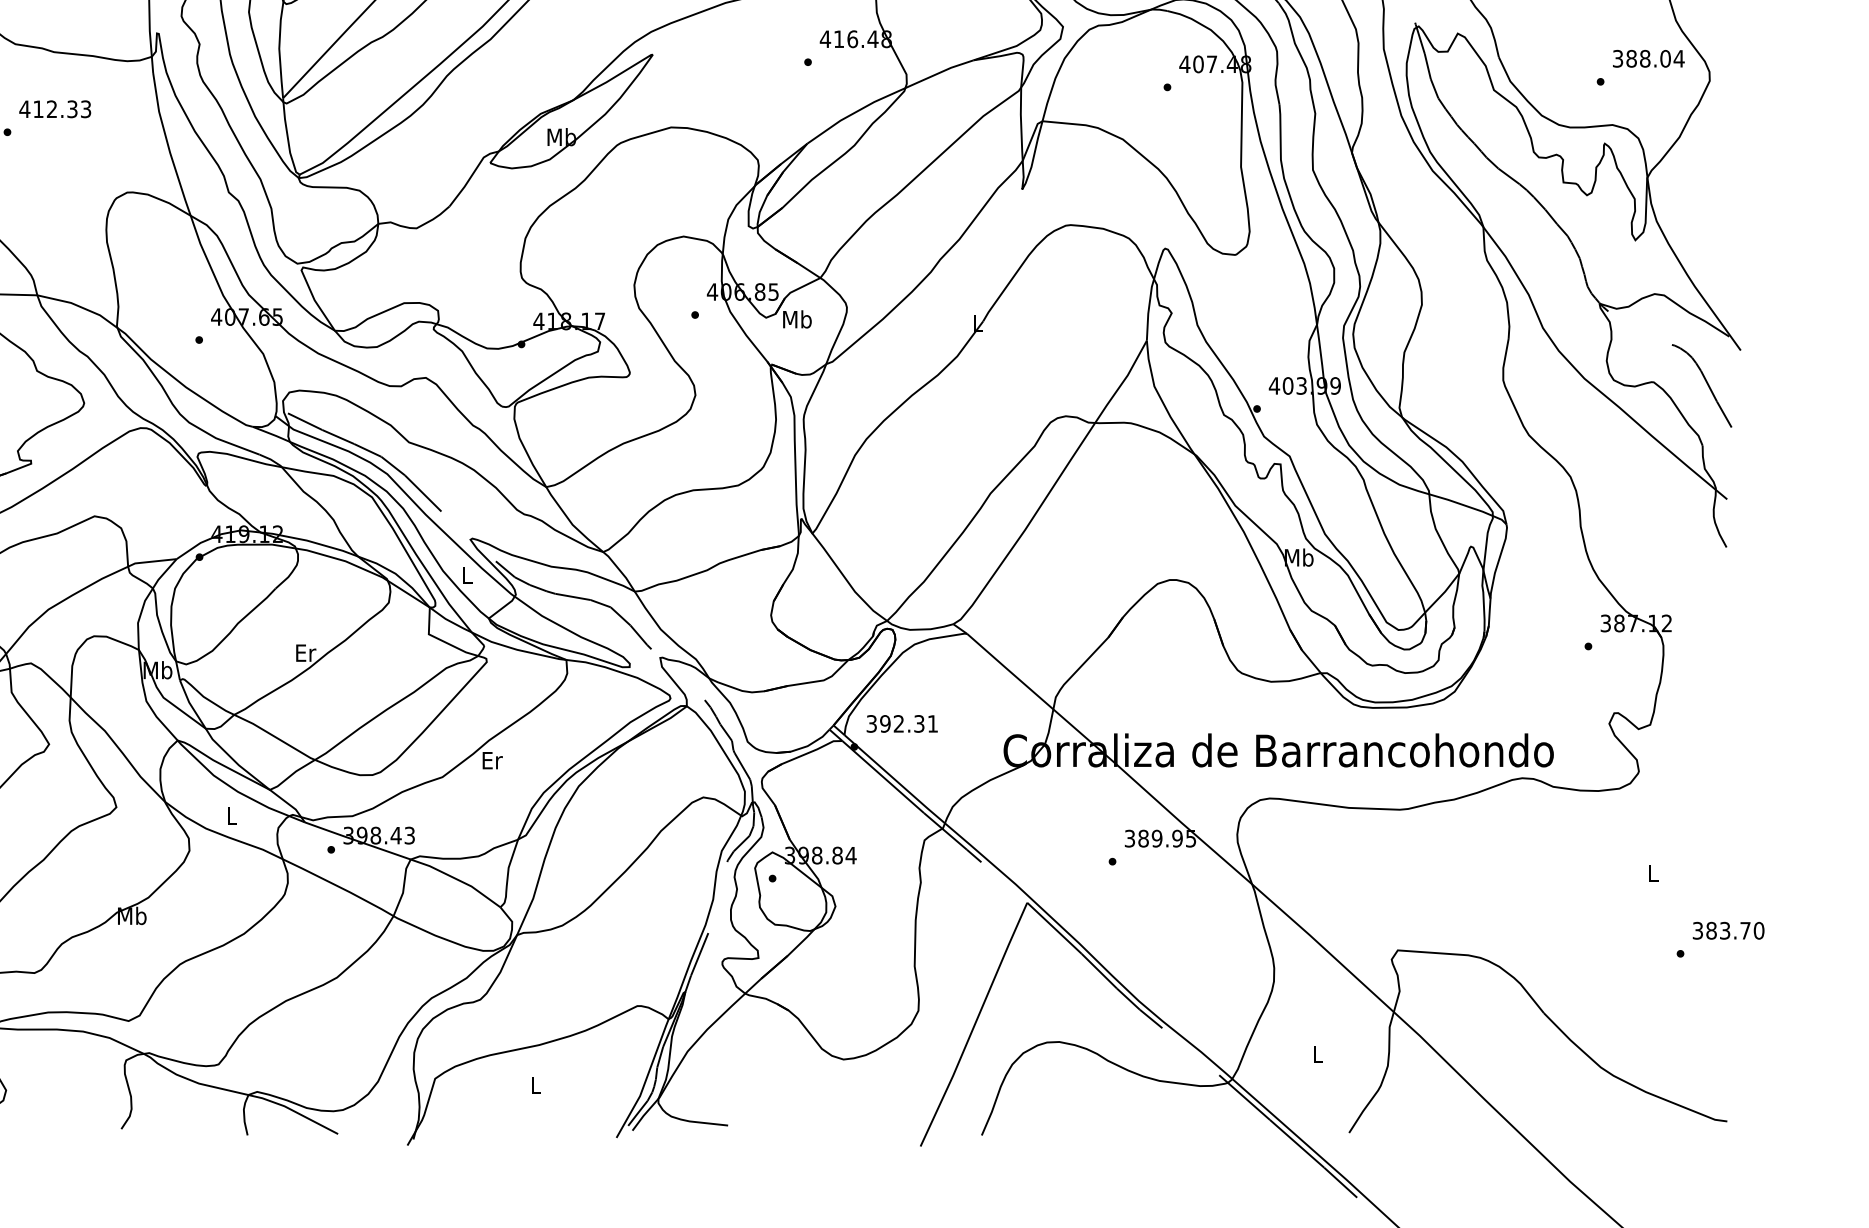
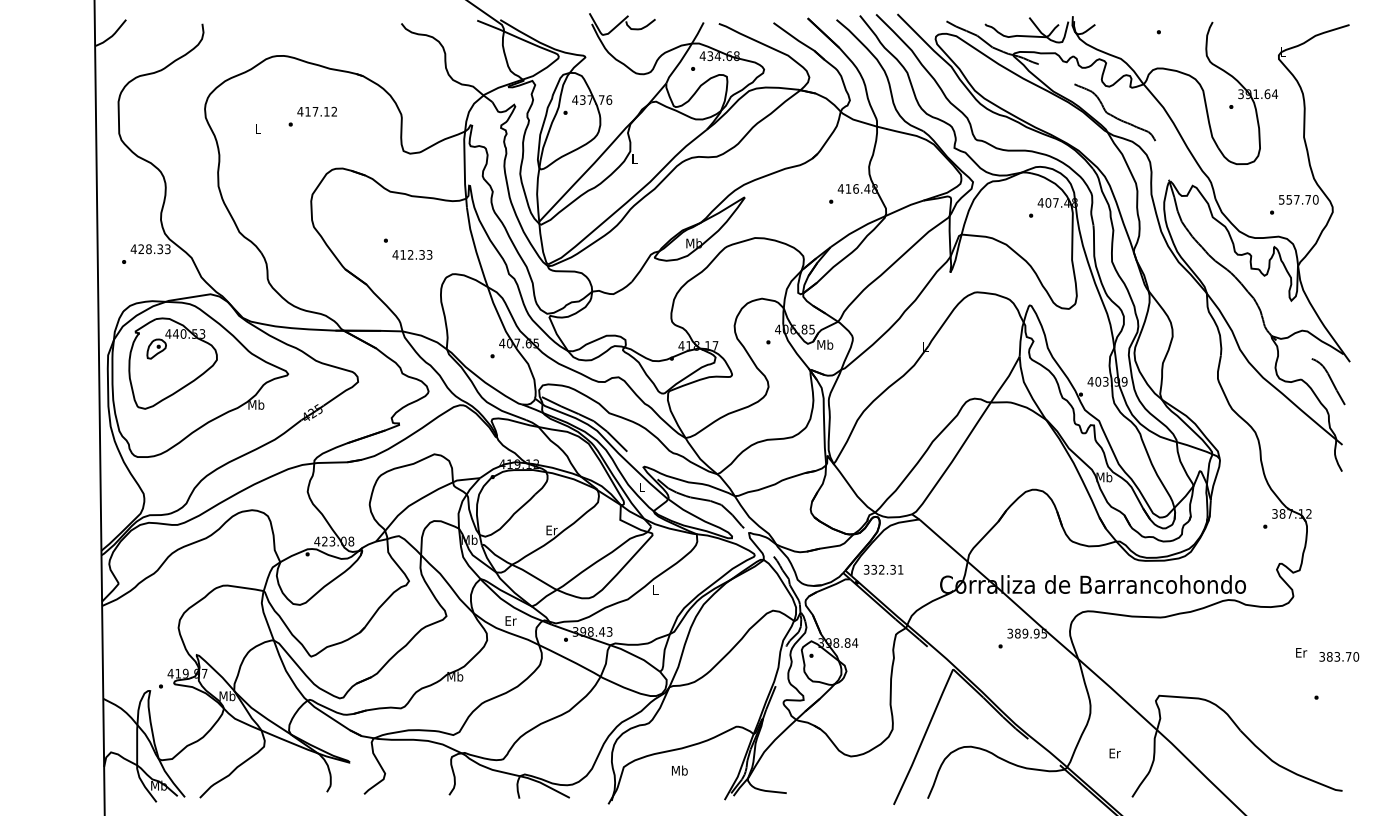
text: (1648, 58) -> (1298, 199), 388.04 -> 557.70
text: (55, 108) -> (412, 254), moved
text: (885, 723) -> (874, 569), 392.31 -> 332.31
text: (492, 759) -> (655, 589), Er -> L
text: (231, 815) -> (510, 620), L -> Er
text: (1653, 872) -> (1301, 652), L -> Er
text: (1729, 930) -> (1339, 656), moved
text: (1317, 1054) -> (1114, 753), L -> Er
text: (535, 1084) -> (679, 770), L -> Mb

